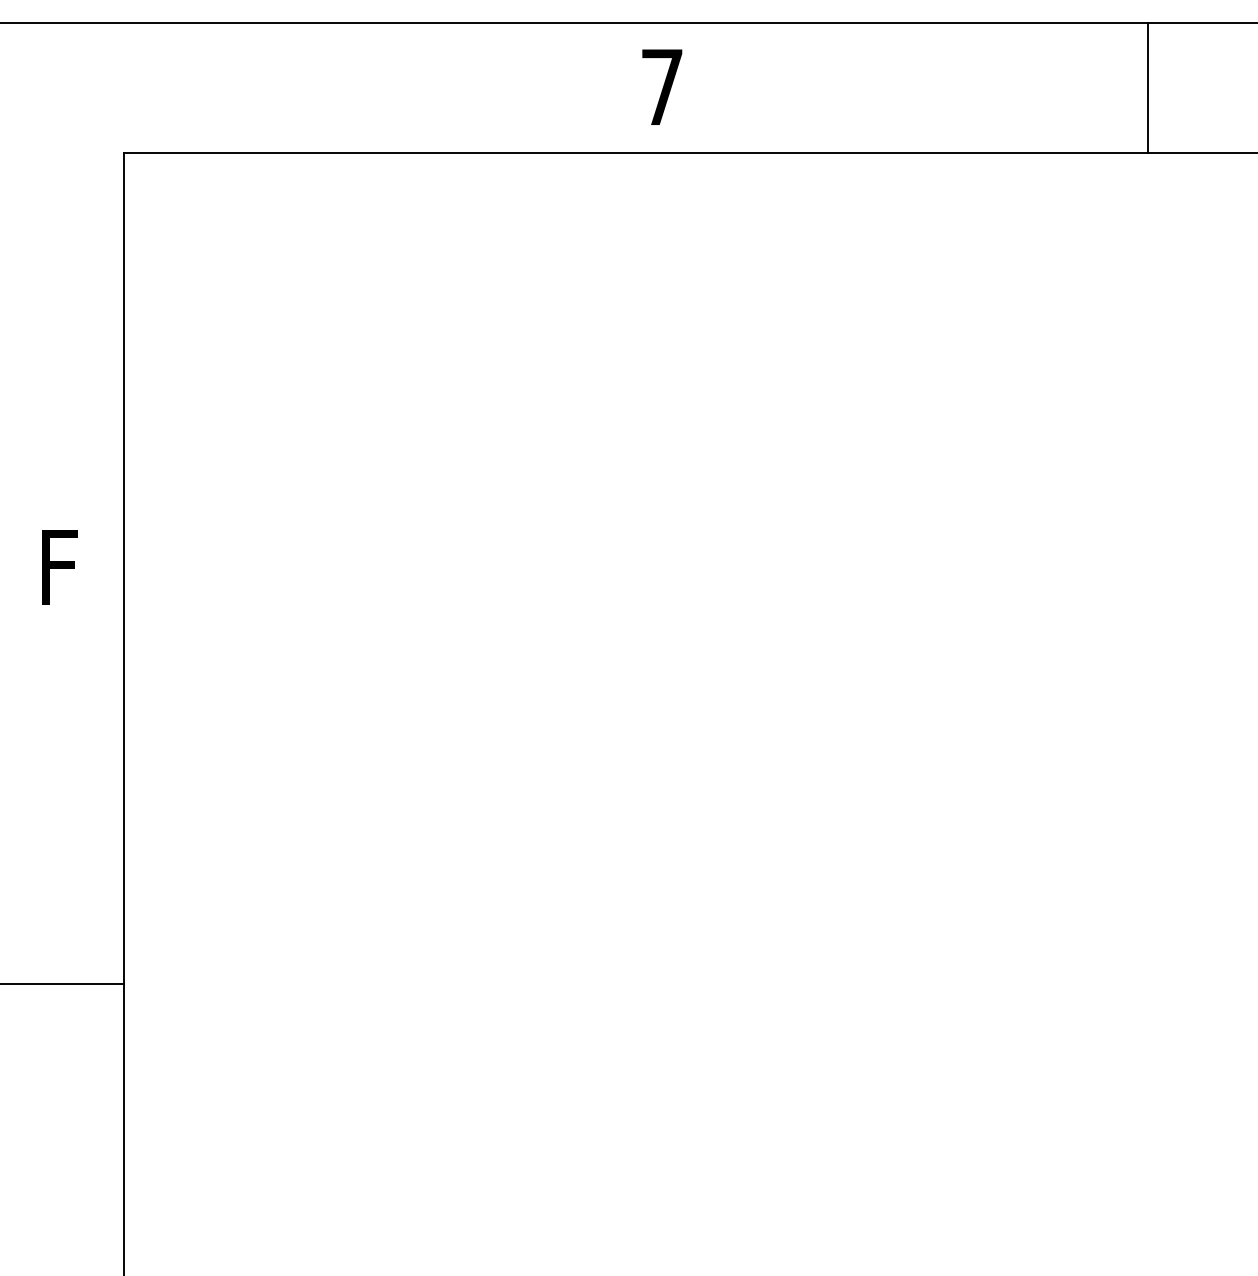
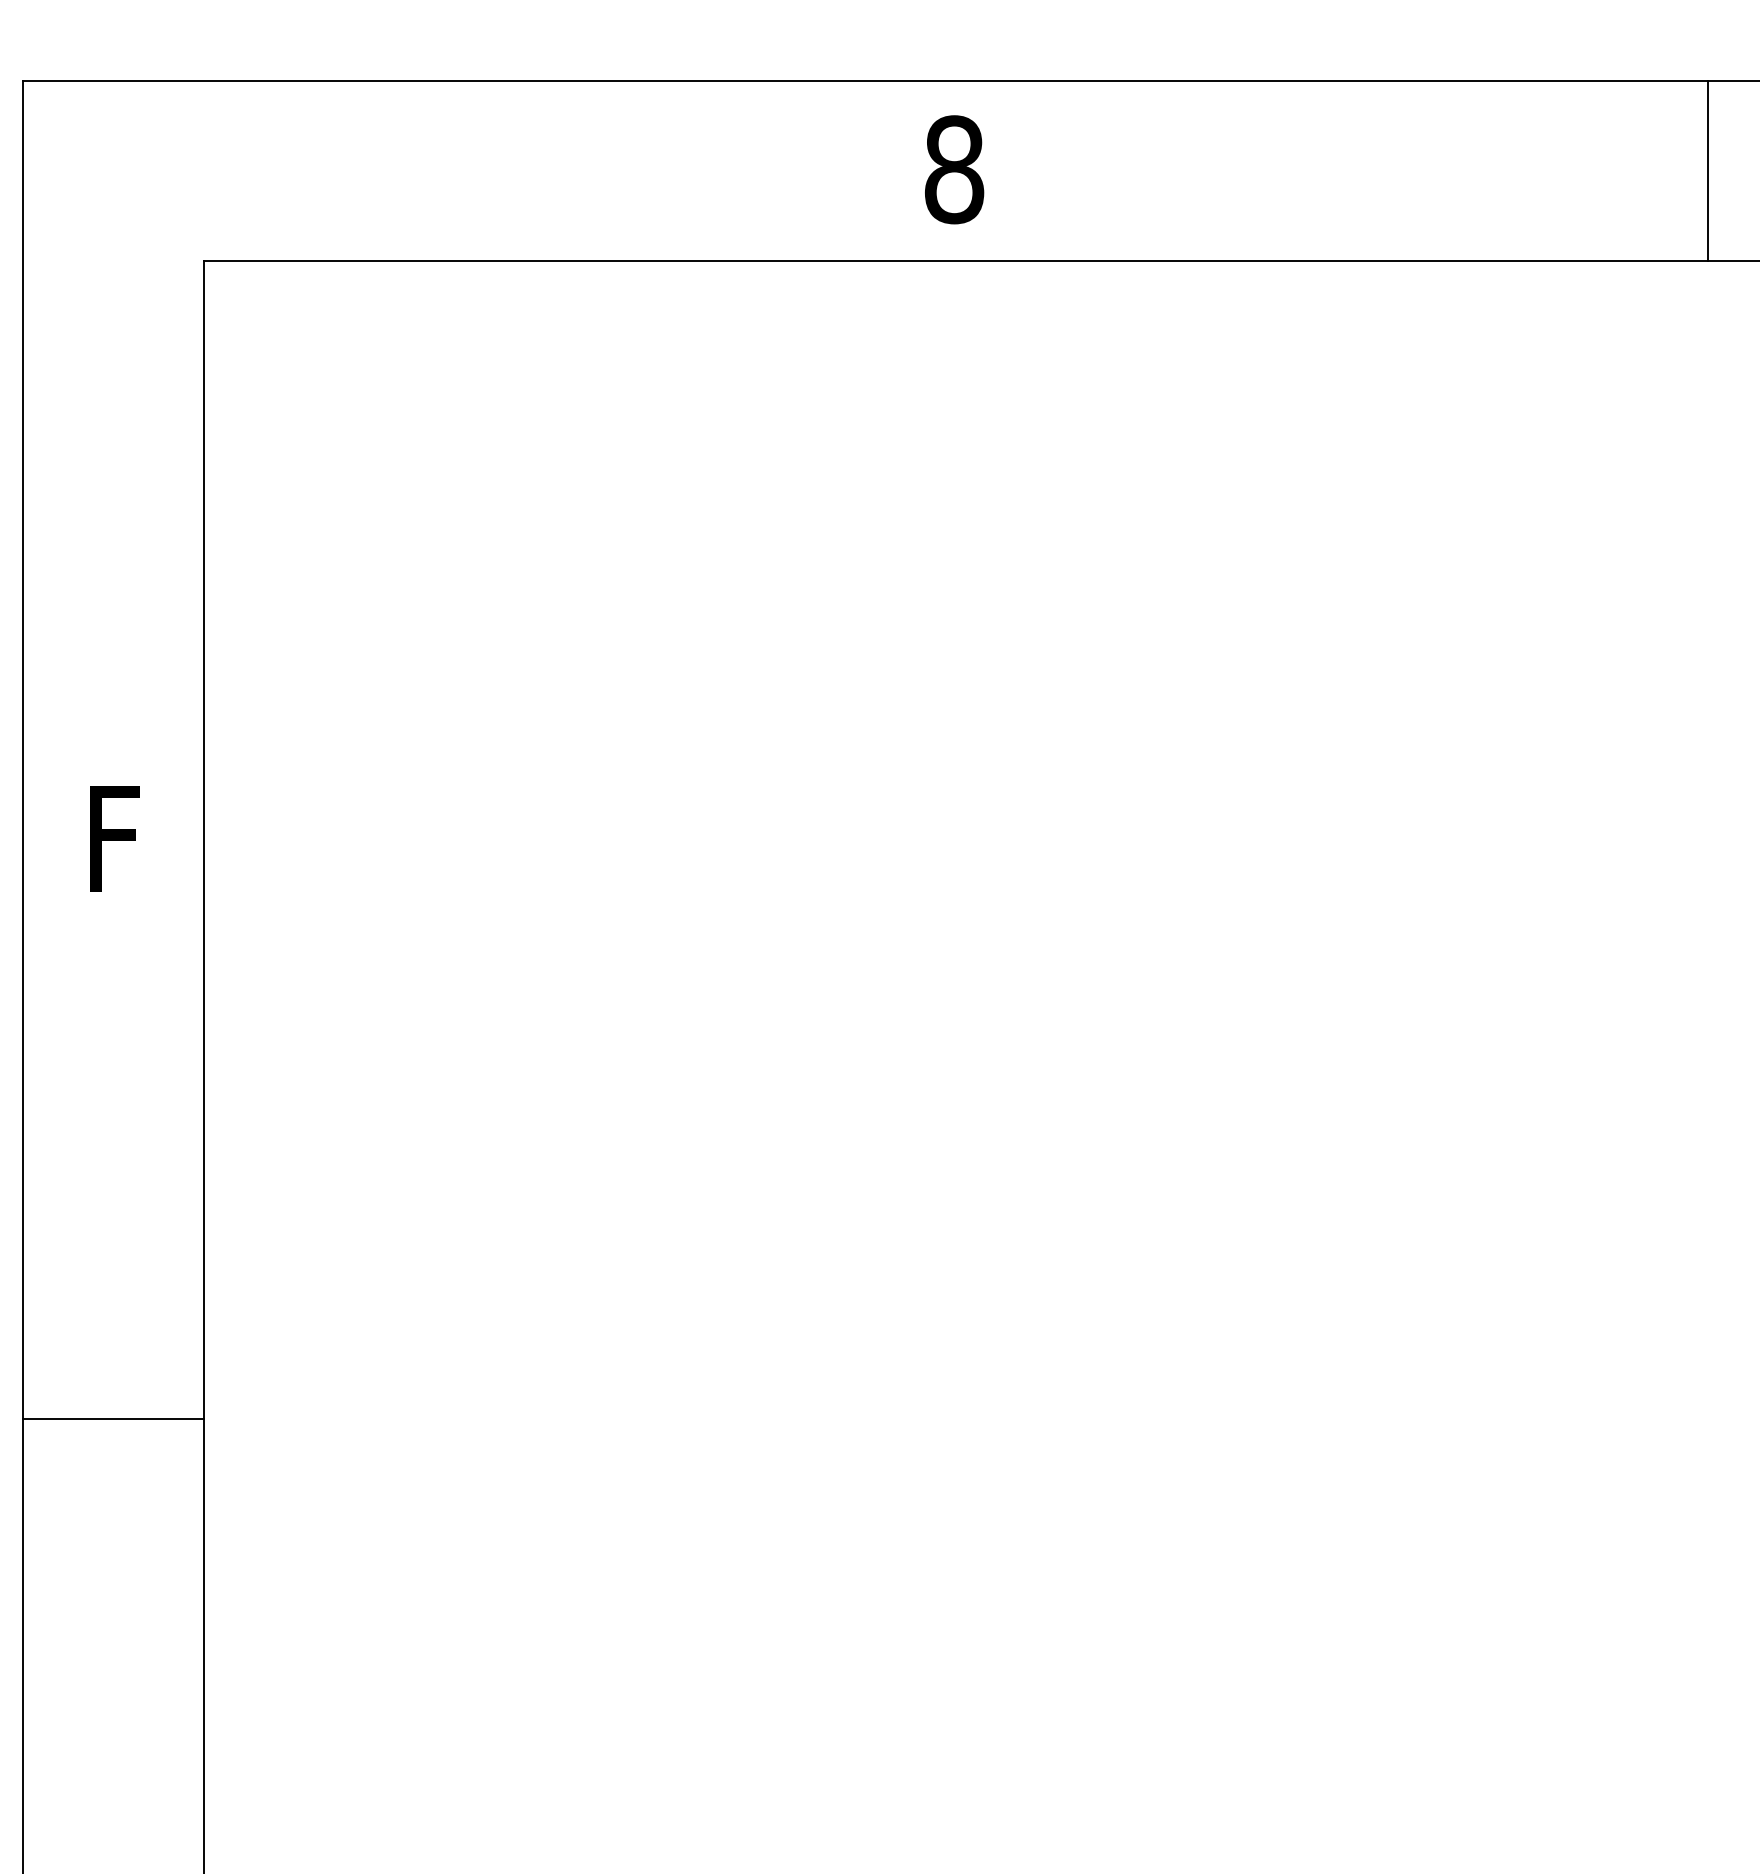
text: (662, 87) -> (954, 169), 7 -> 8
line: (1147, 87) -> (1707, 170), moved

